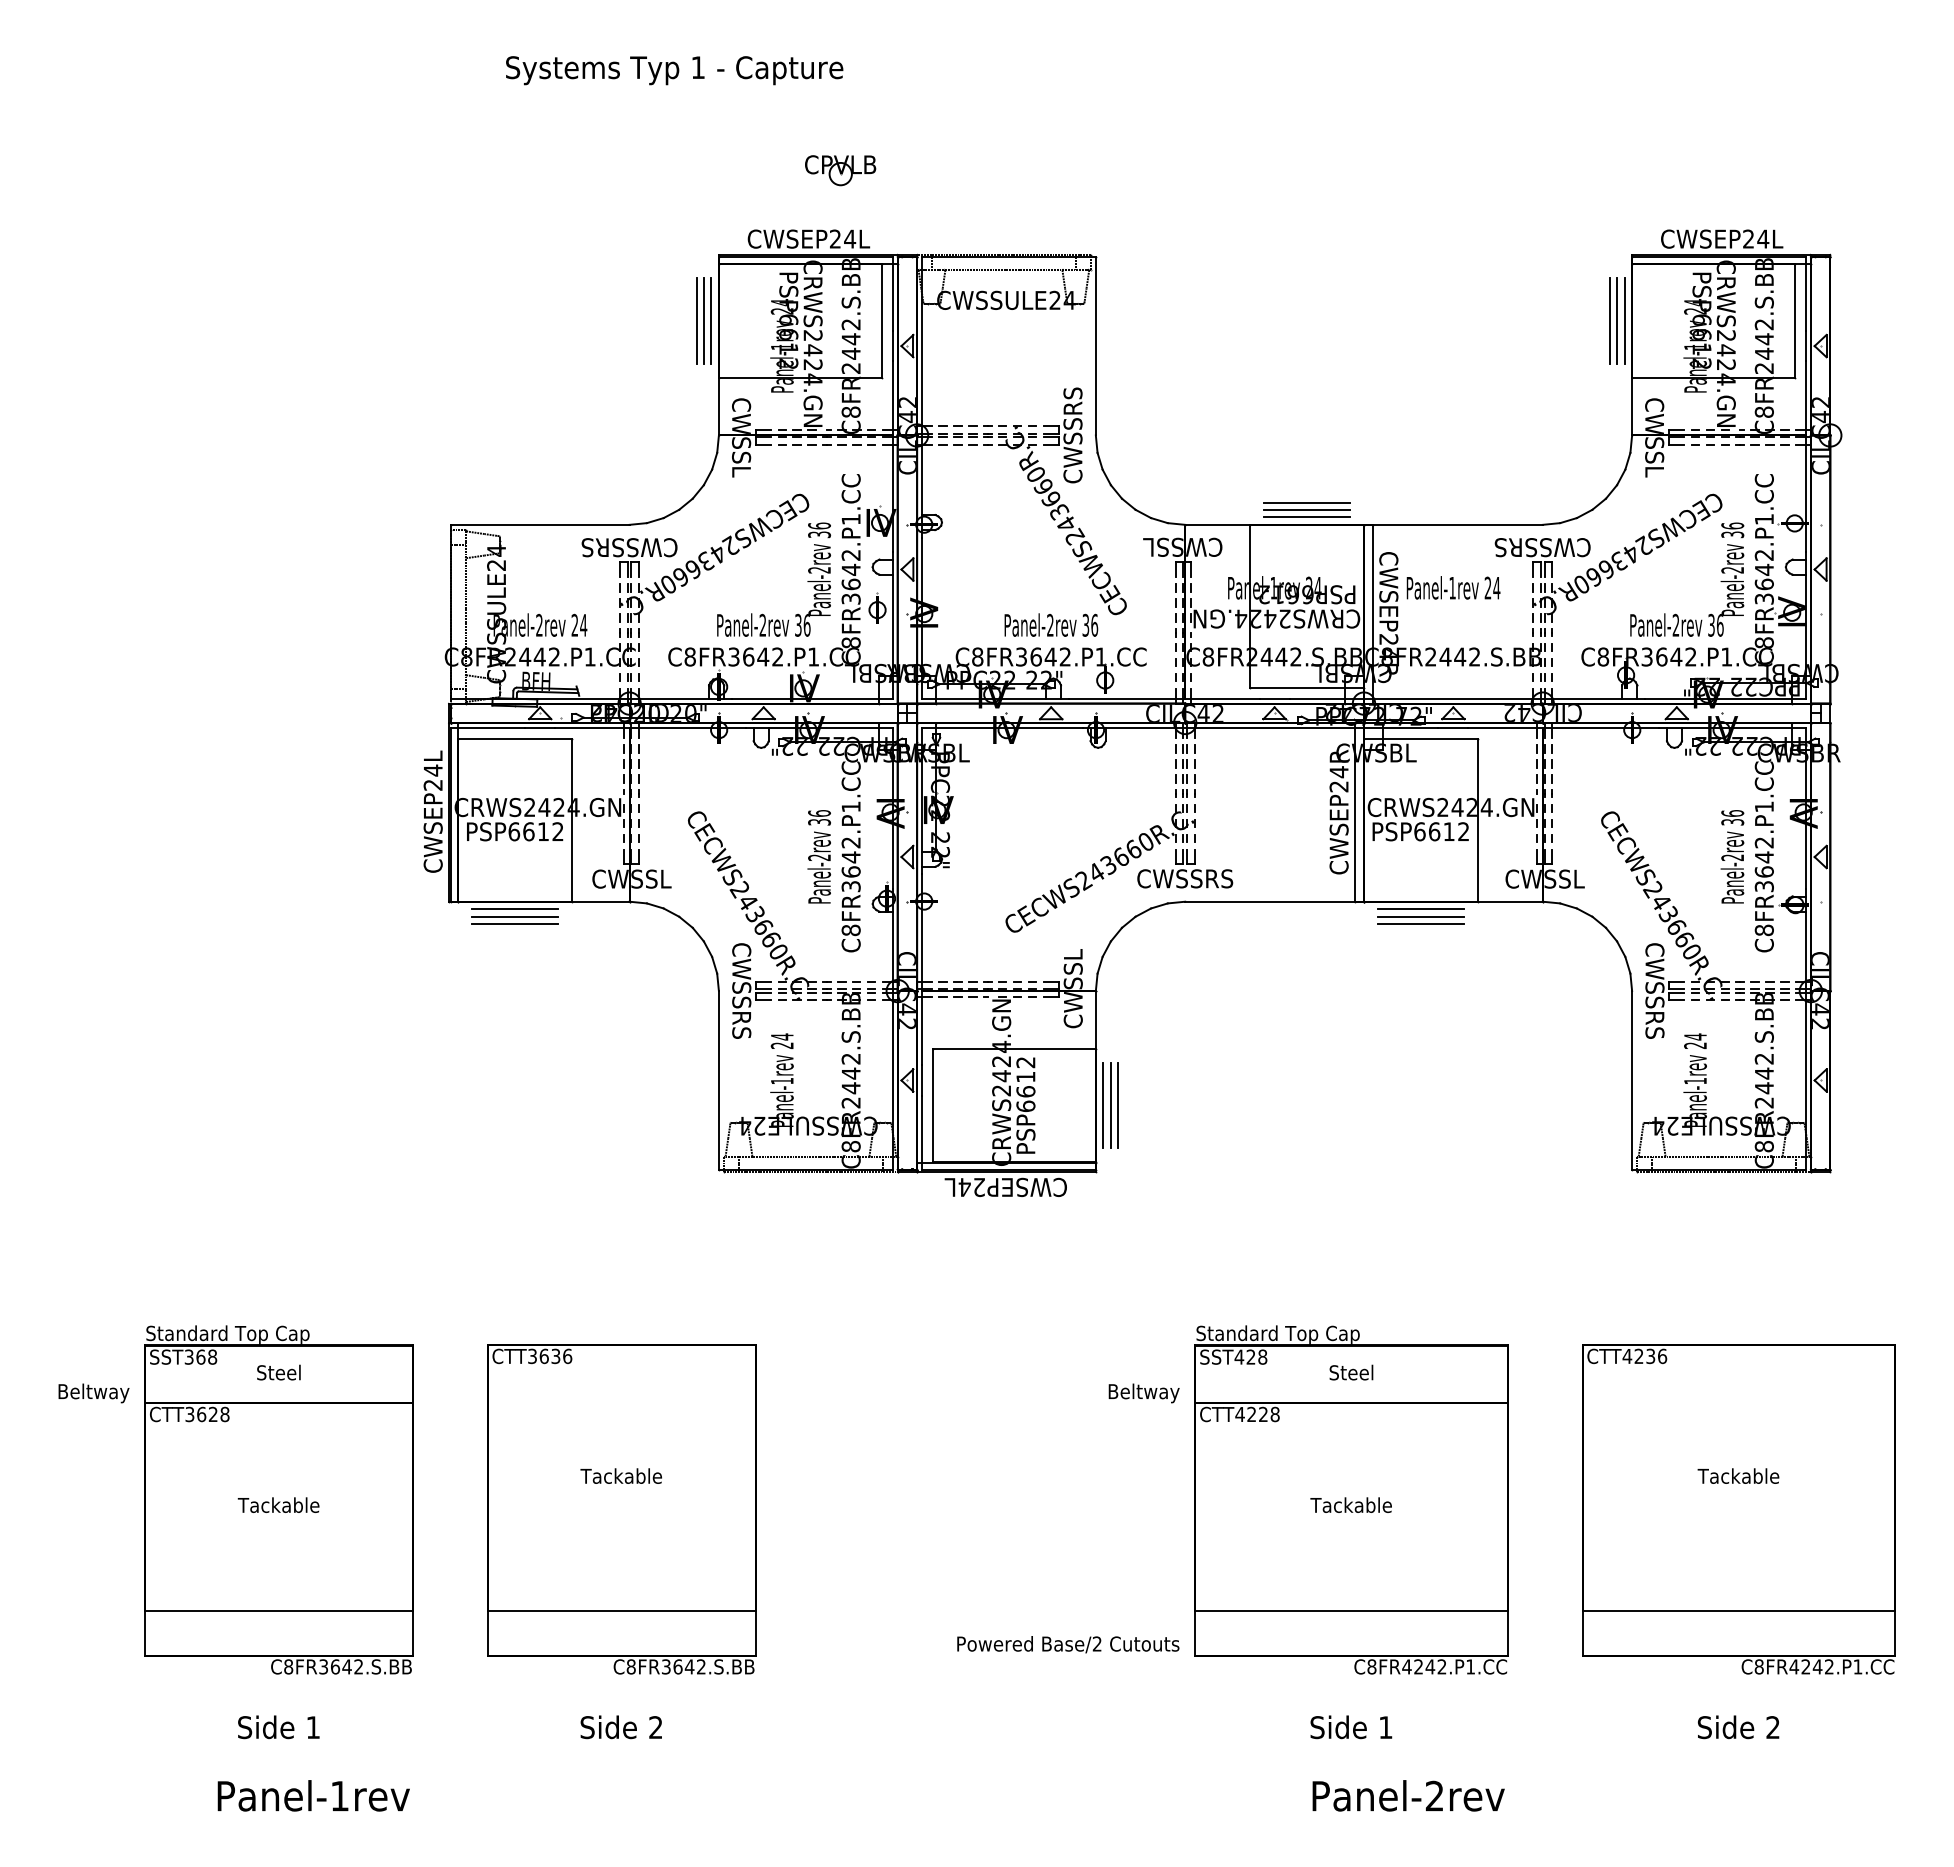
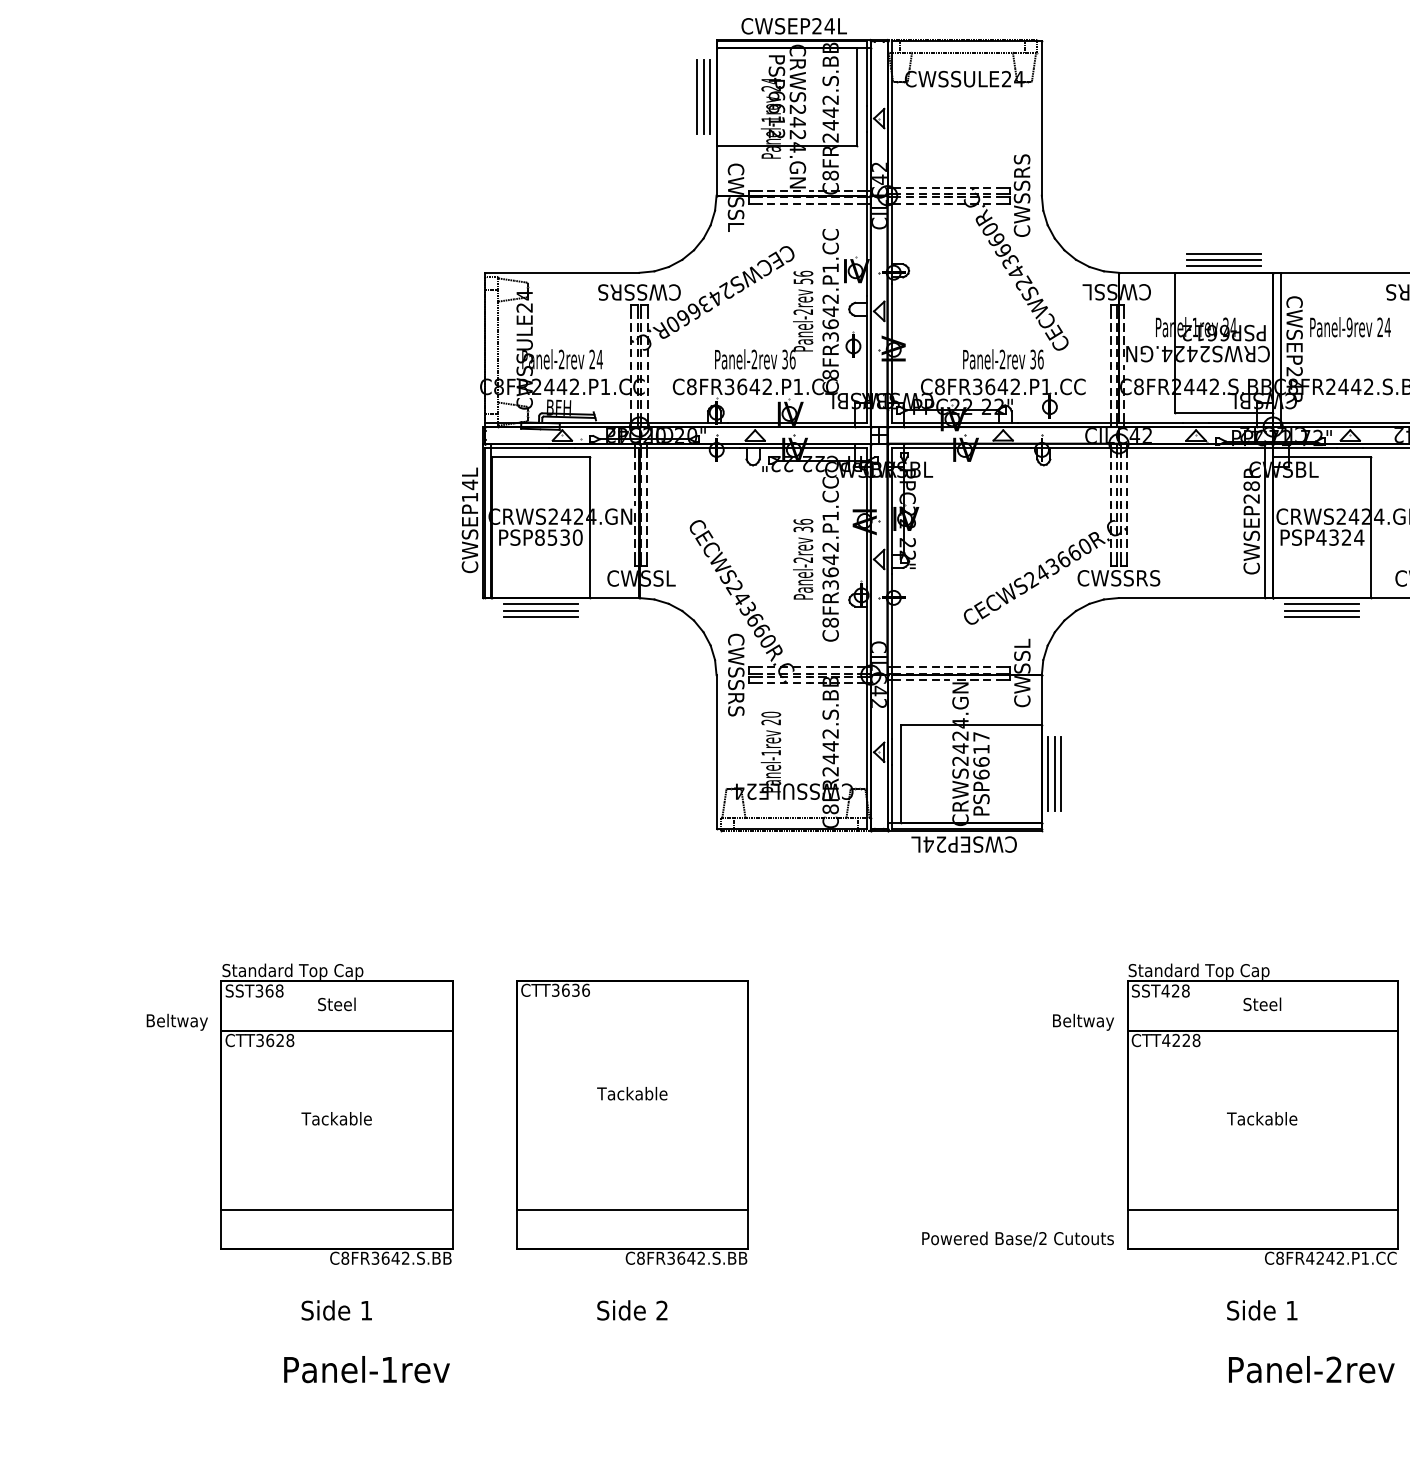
text: (819, 534) -> (803, 281), 36 -> 56
text: (1452, 587) -> (1349, 326), Panel-1rev -> Panel-9rev
text: (1338, 772) -> (1251, 486), CWSEP24R -> CWSEP28R
text: (432, 785) -> (469, 497), CWSEP24L -> CWSEP14L
text: (535, 831) -> (558, 537), PSP6612 -> PSP8530
text: (1441, 831) -> (1340, 537), PSP6612 -> PSP4324
text: (781, 1036) -> (770, 714), 24 -> 20
text: (1025, 1062) -> (981, 736), PSP6612 -> PSP6617

